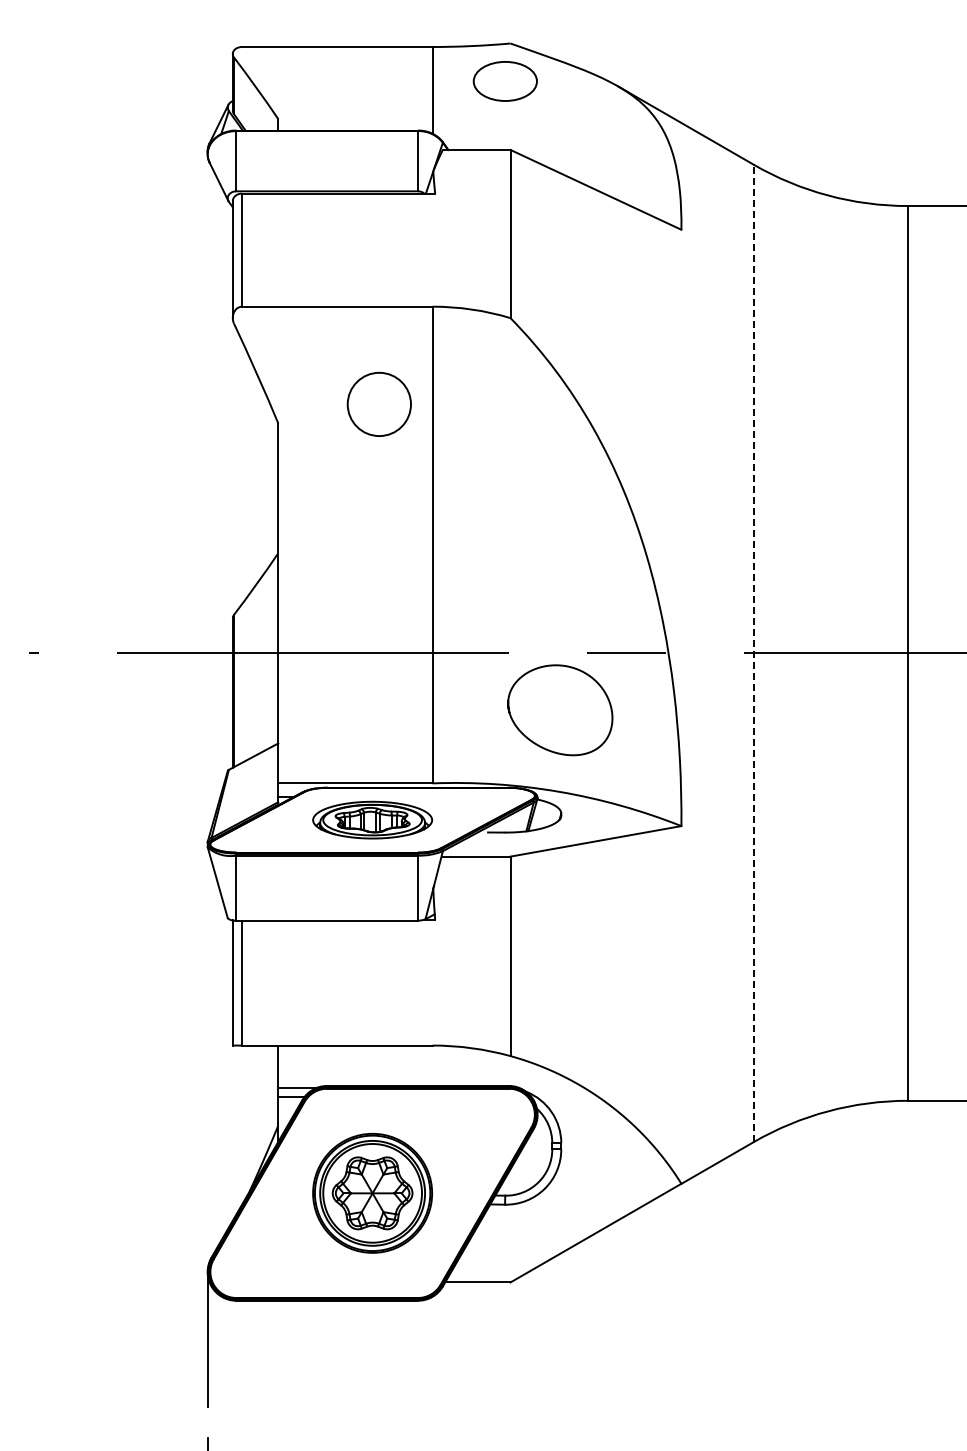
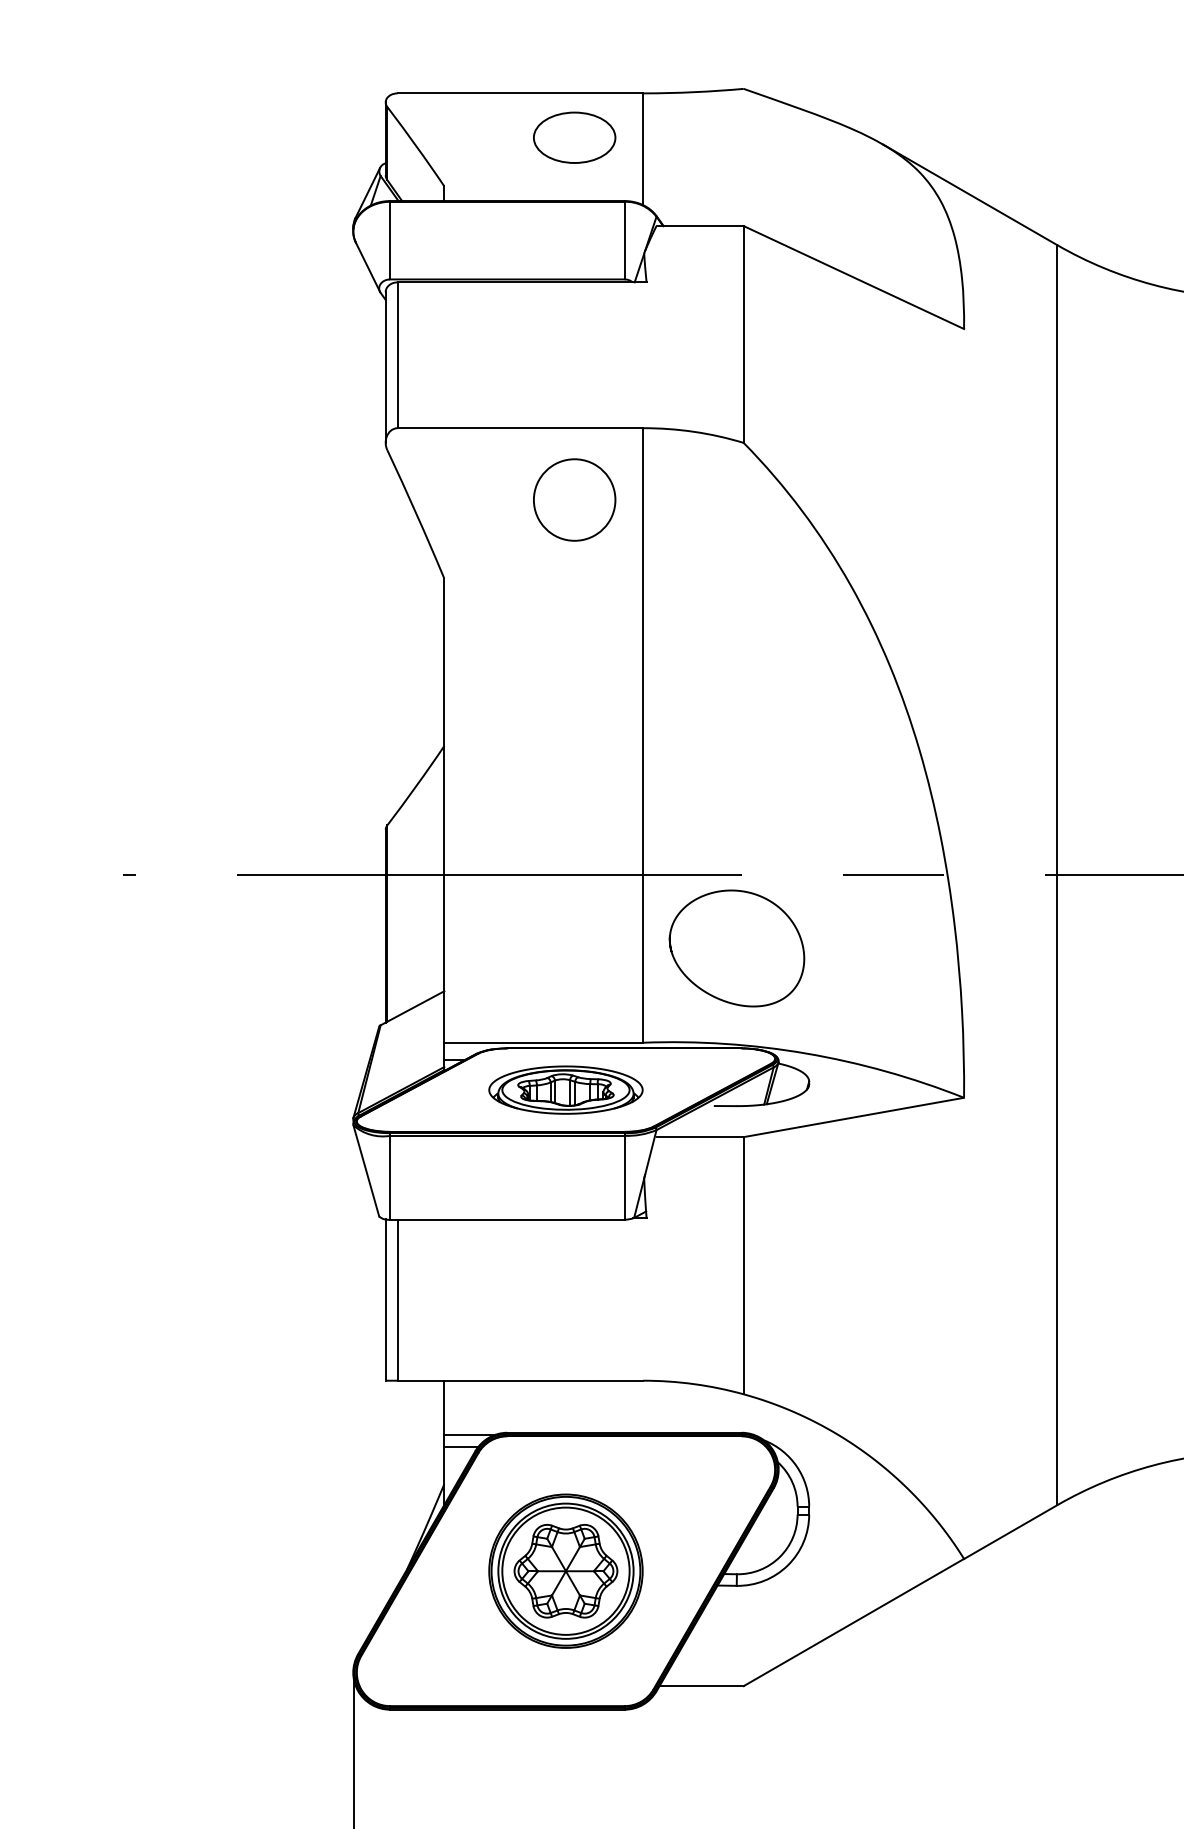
part: (504, 81) -> (573, 137), moved
circle: (378, 403) -> (573, 498), moved
line: (753, 653) -> (1056, 875), dashed -> solid
curve: (542, 746) -> (714, 995), moved

